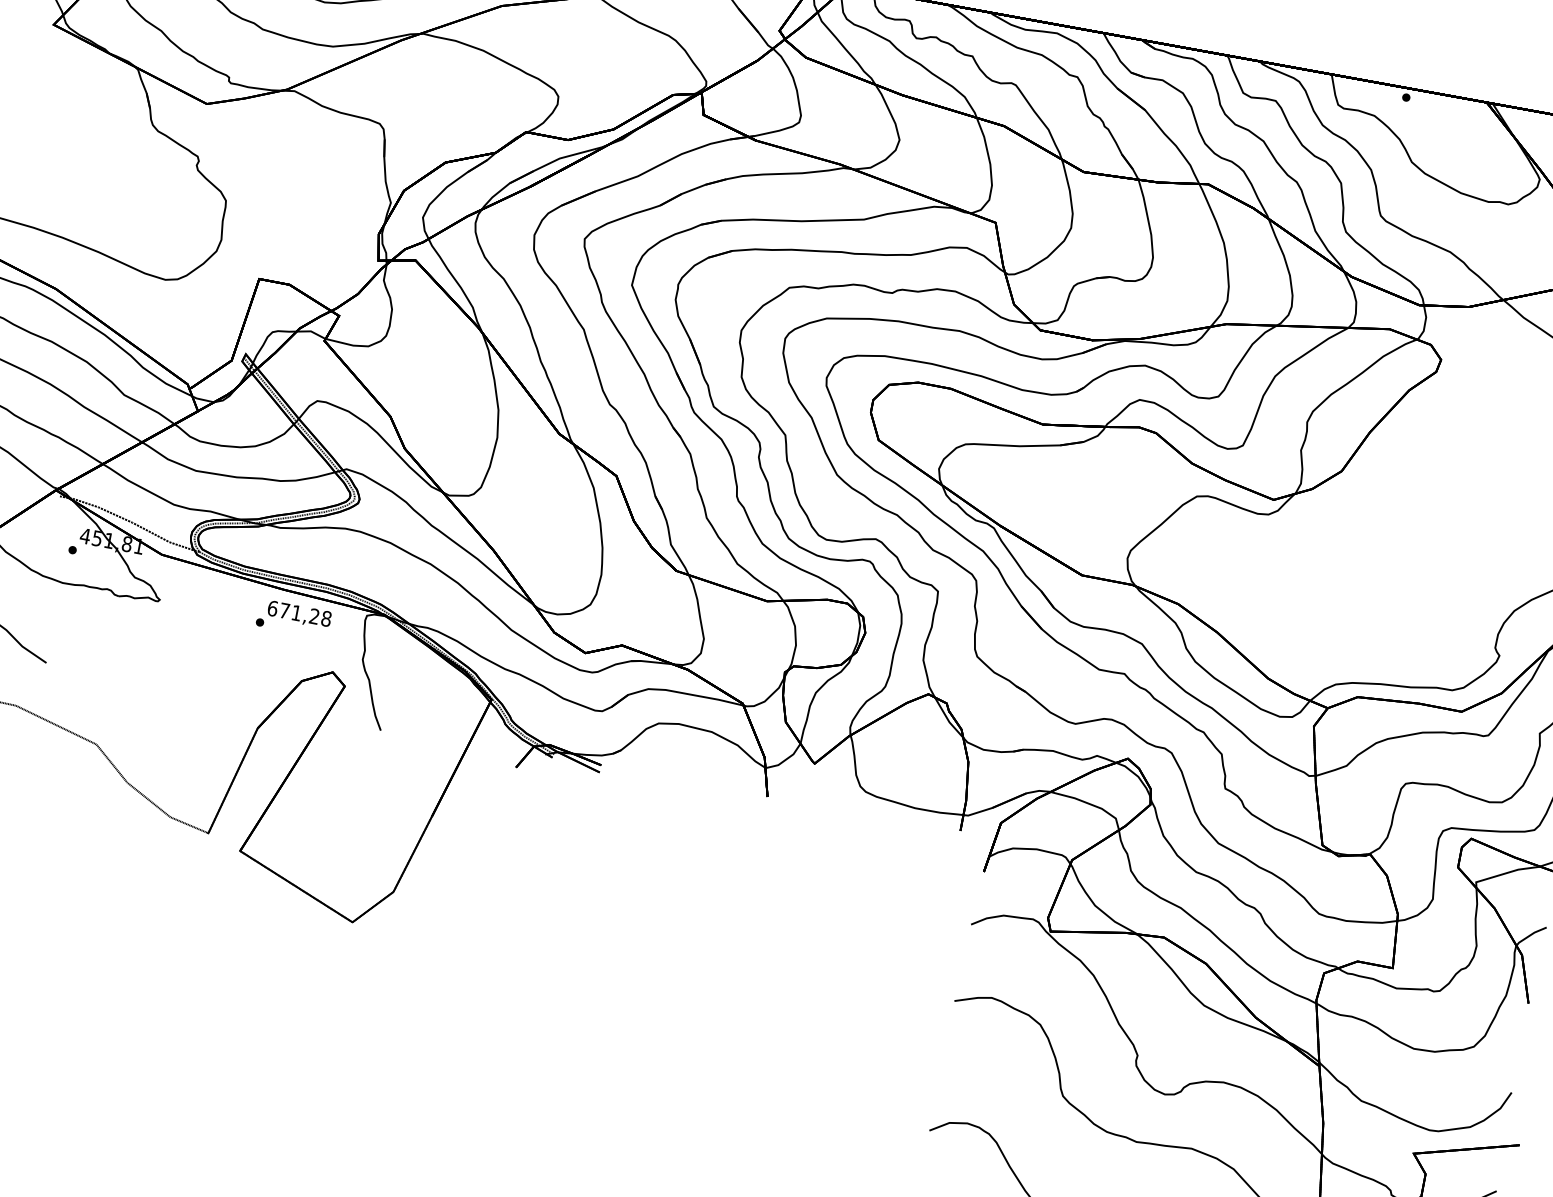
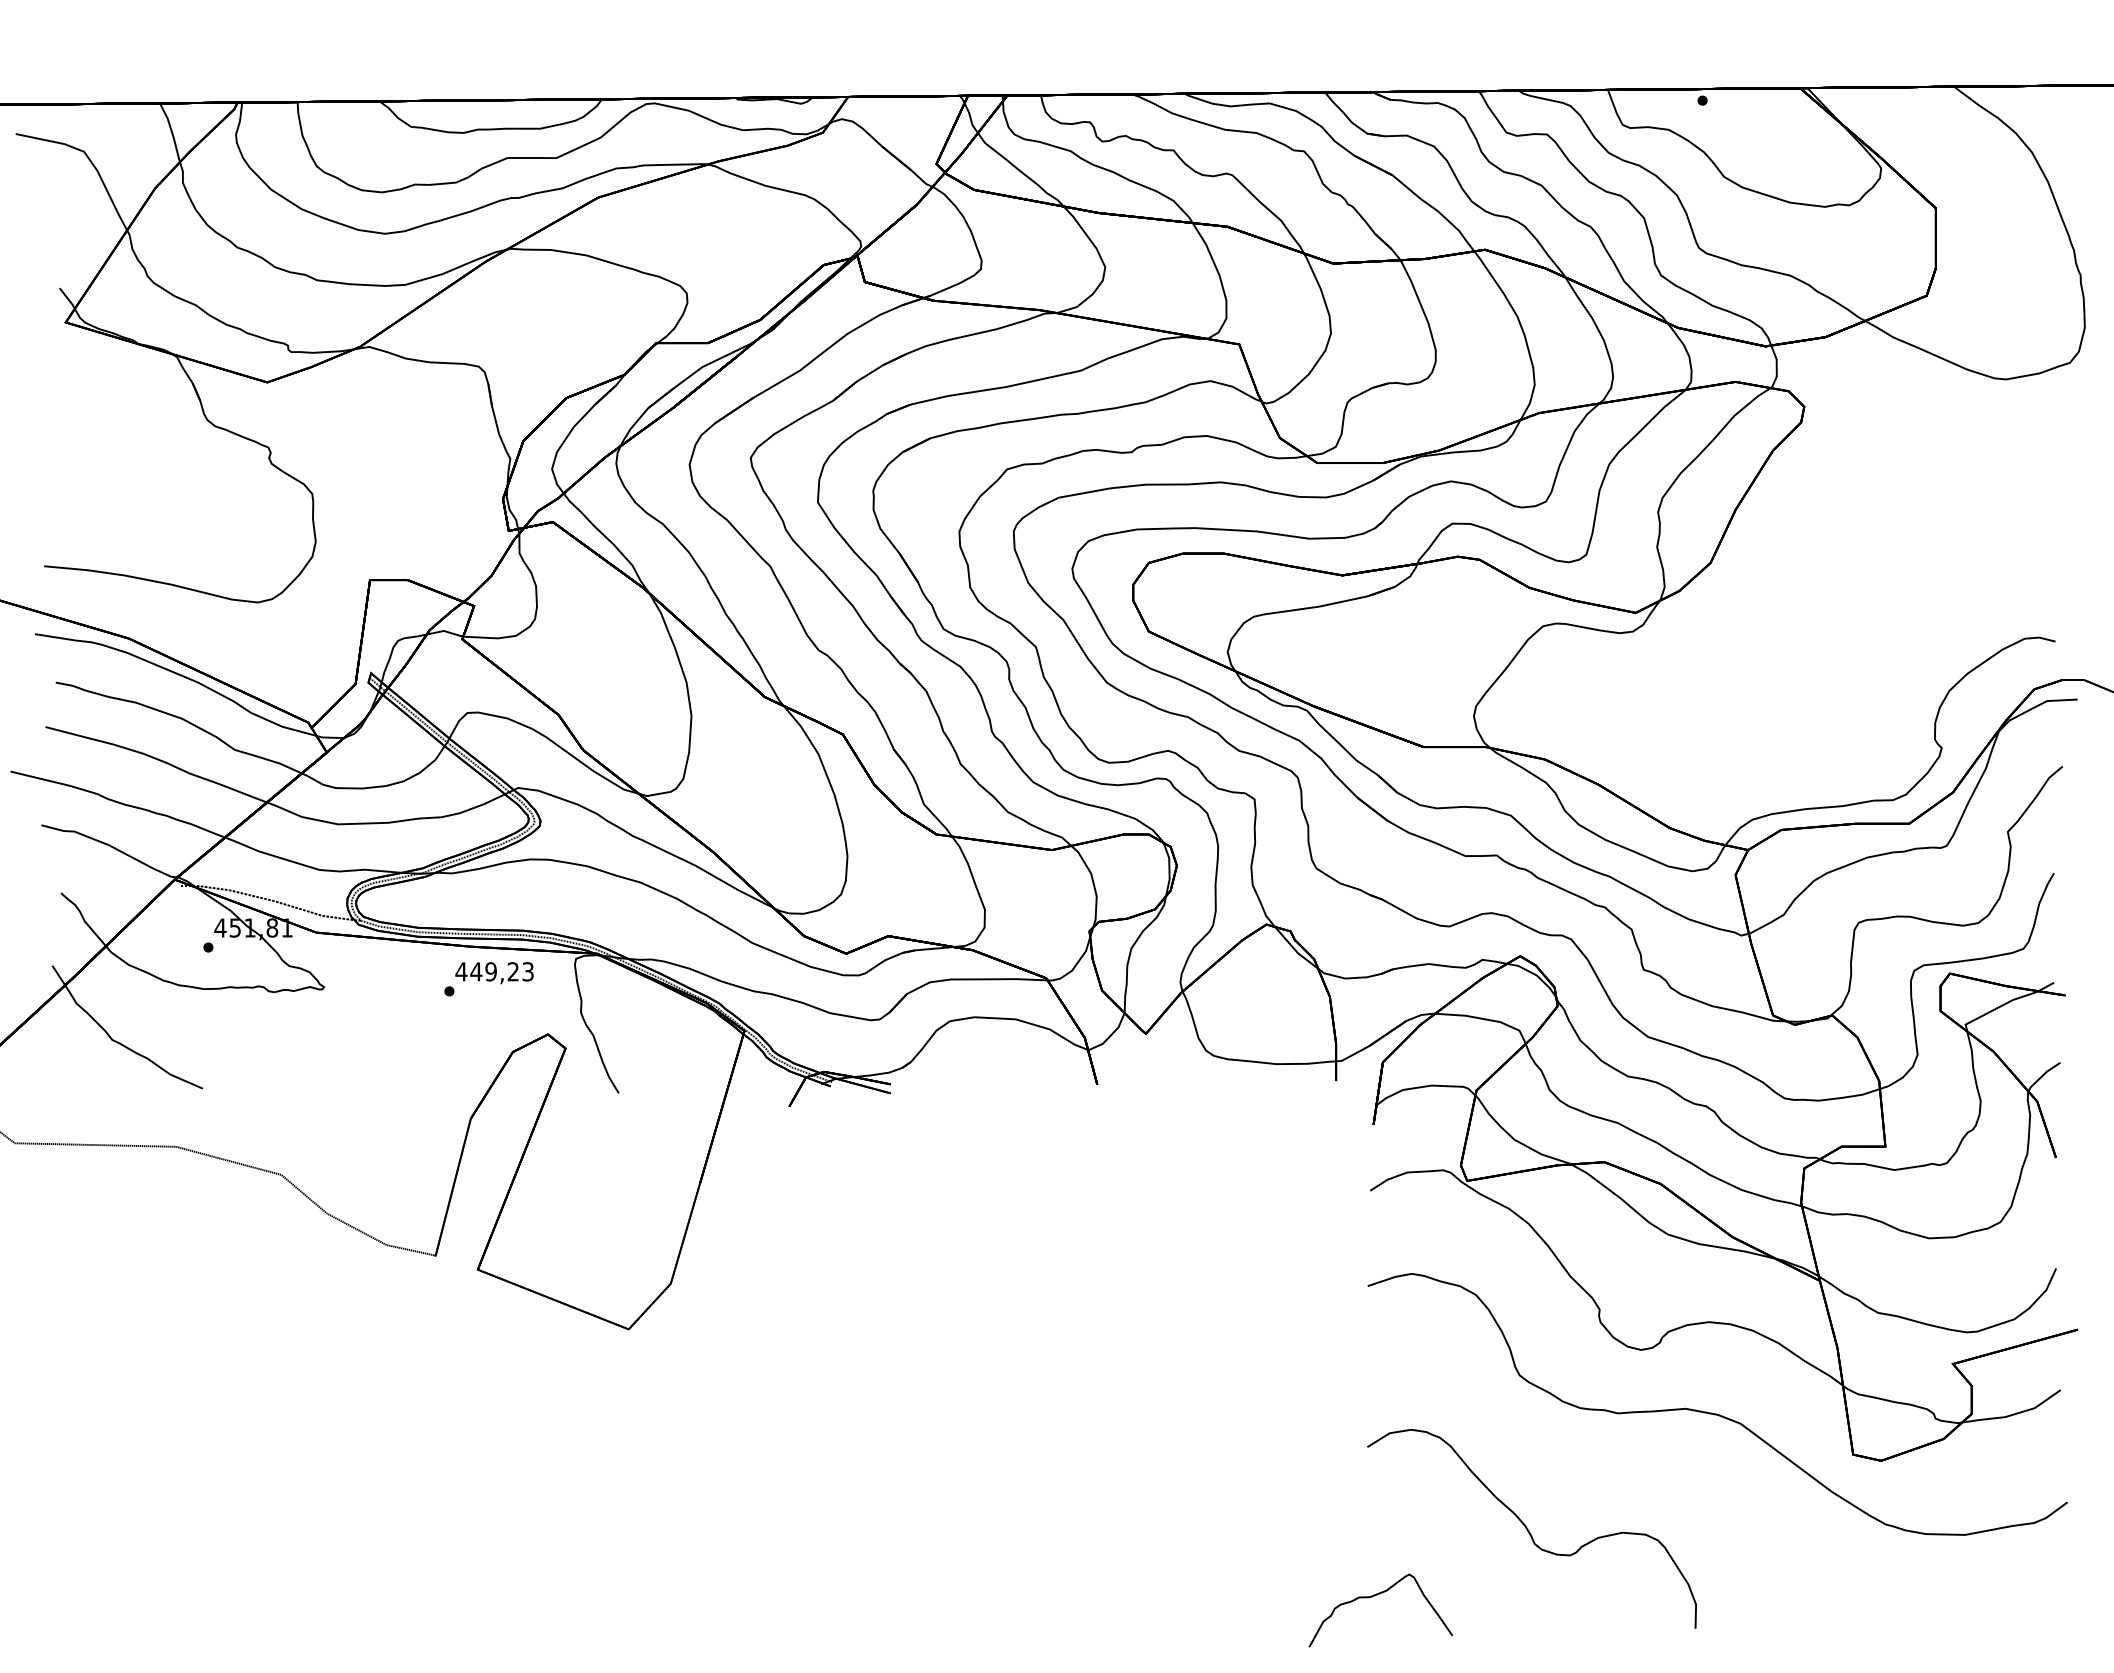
text: (299, 613) -> (494, 971), 671,28 -> 449,23

